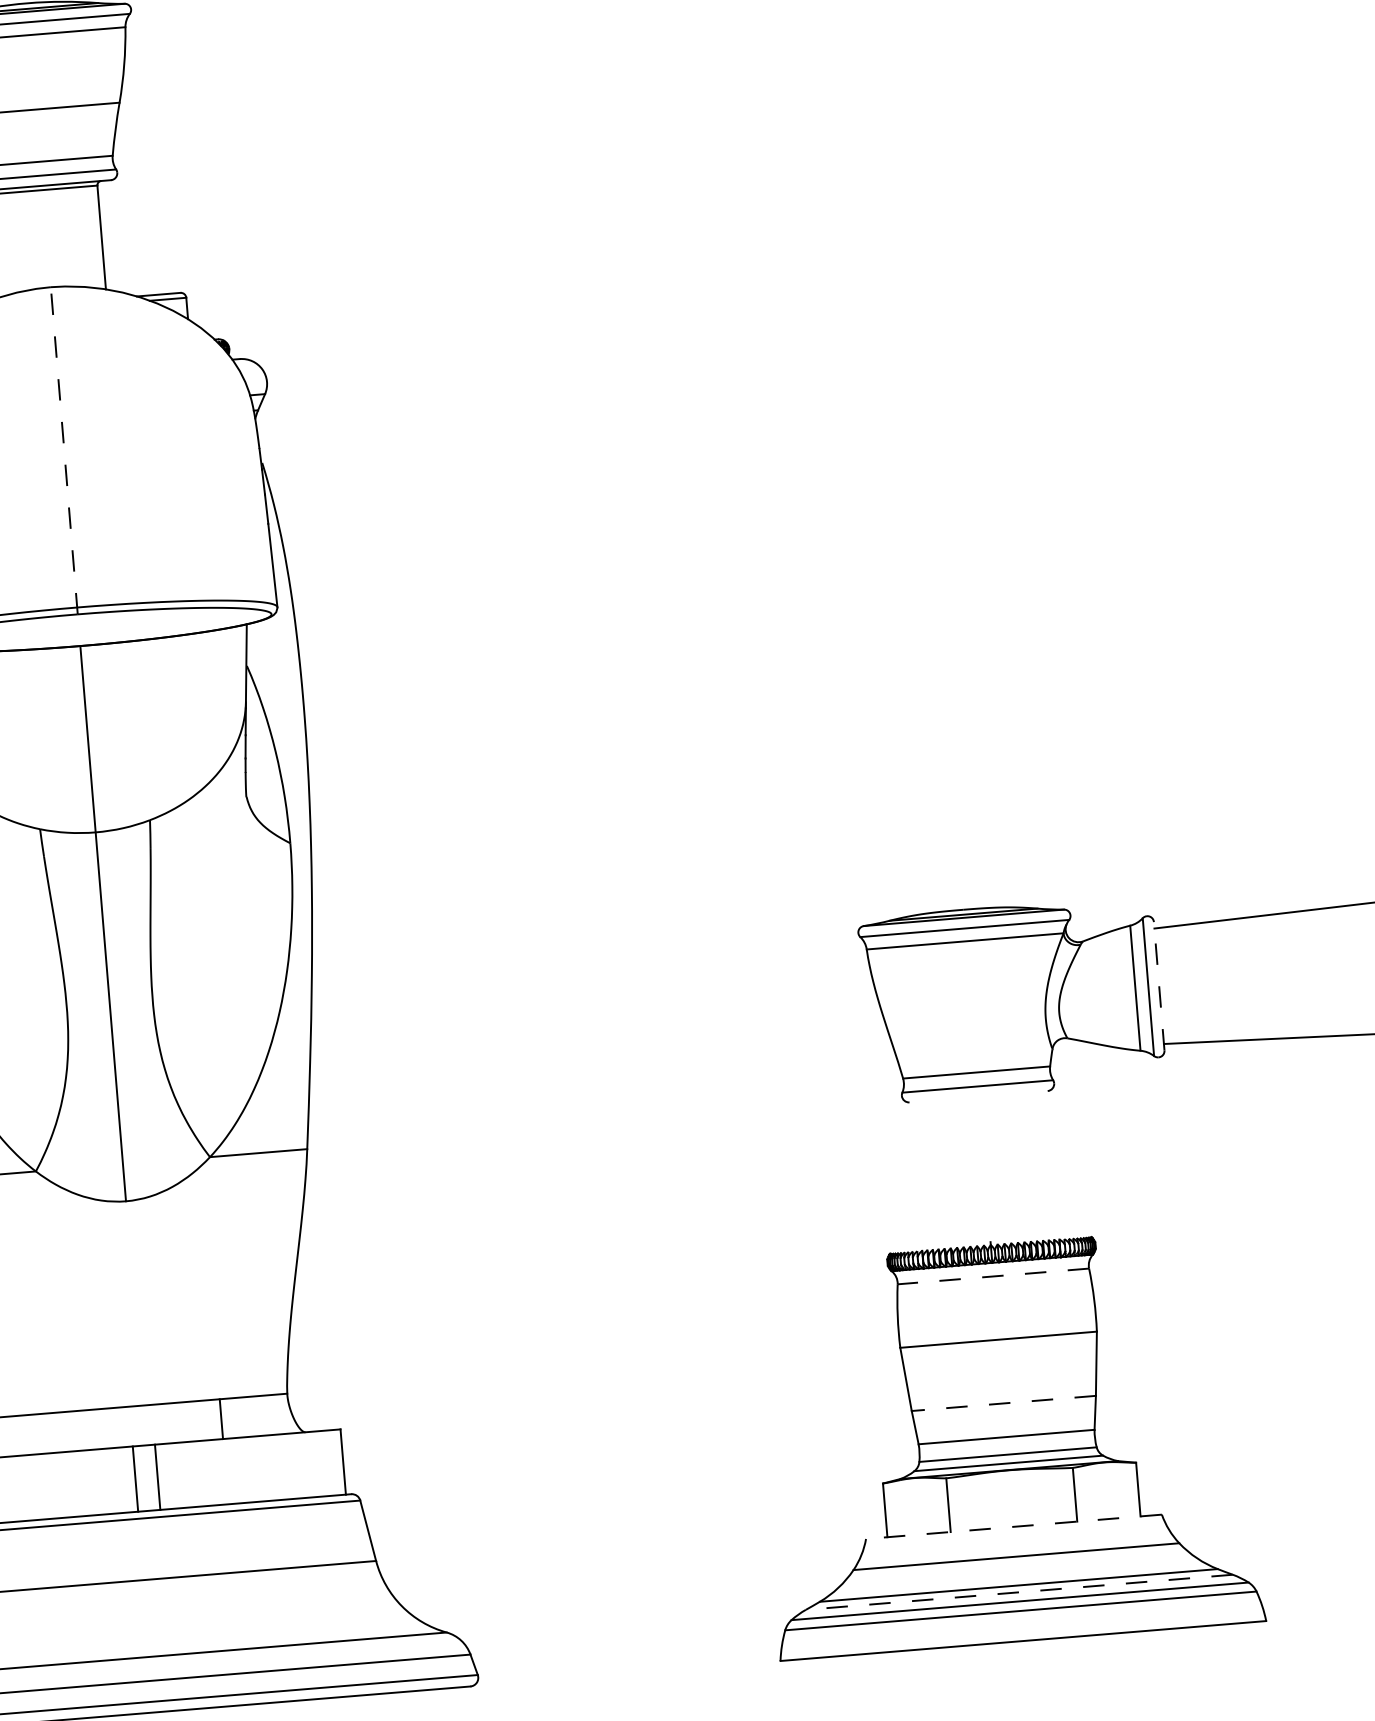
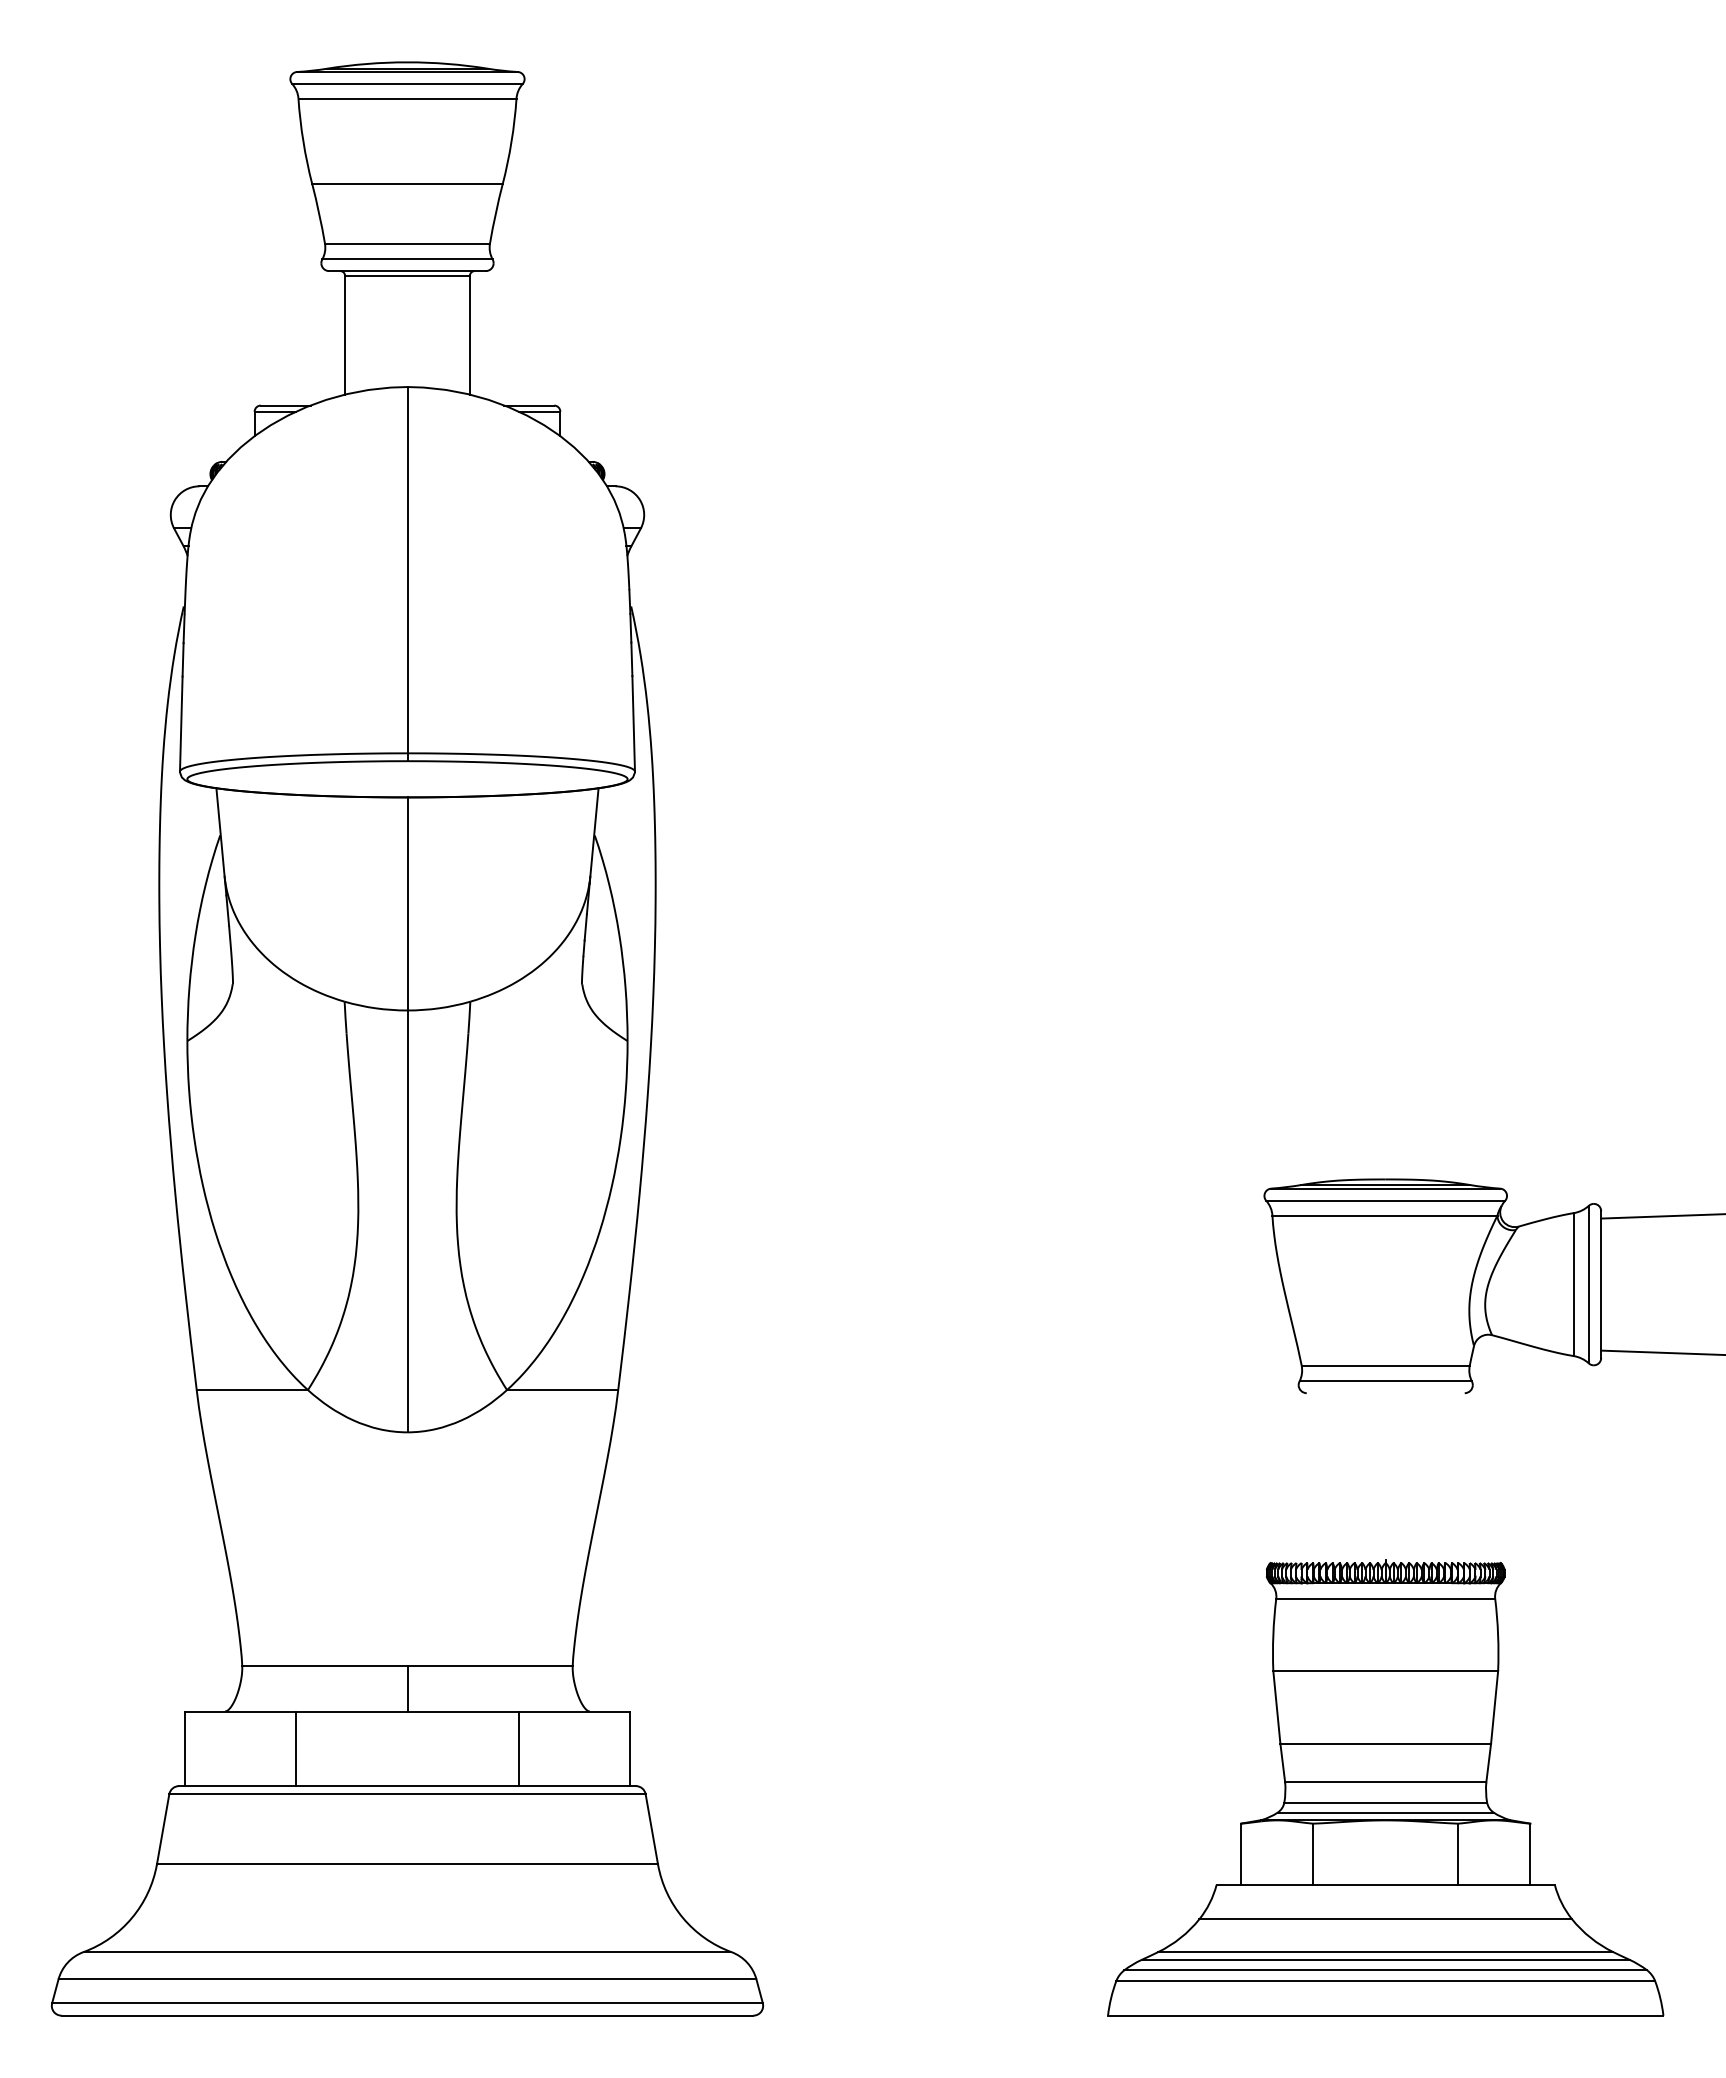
line: (64, 450) -> (407, 573), dashed -> solid
line: (1159, 986) -> (1601, 1284), dashed -> solid
line: (993, 1276) -> (1385, 1598), dashed -> solid
line: (1003, 1403) -> (1385, 1743), dashed -> solid
line: (221, 1418) -> (407, 1688), moved
line: (157, 1477) -> (518, 1748), moved
line: (135, 1478) -> (296, 1748), moved
line: (1013, 1527) -> (1385, 1885), dashed -> solid
line: (1019, 1591) -> (1385, 1959), dashed -> solid

